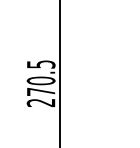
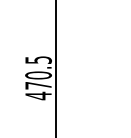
text: (41, 102) -> (38, 95), 270.5 -> 470.5

